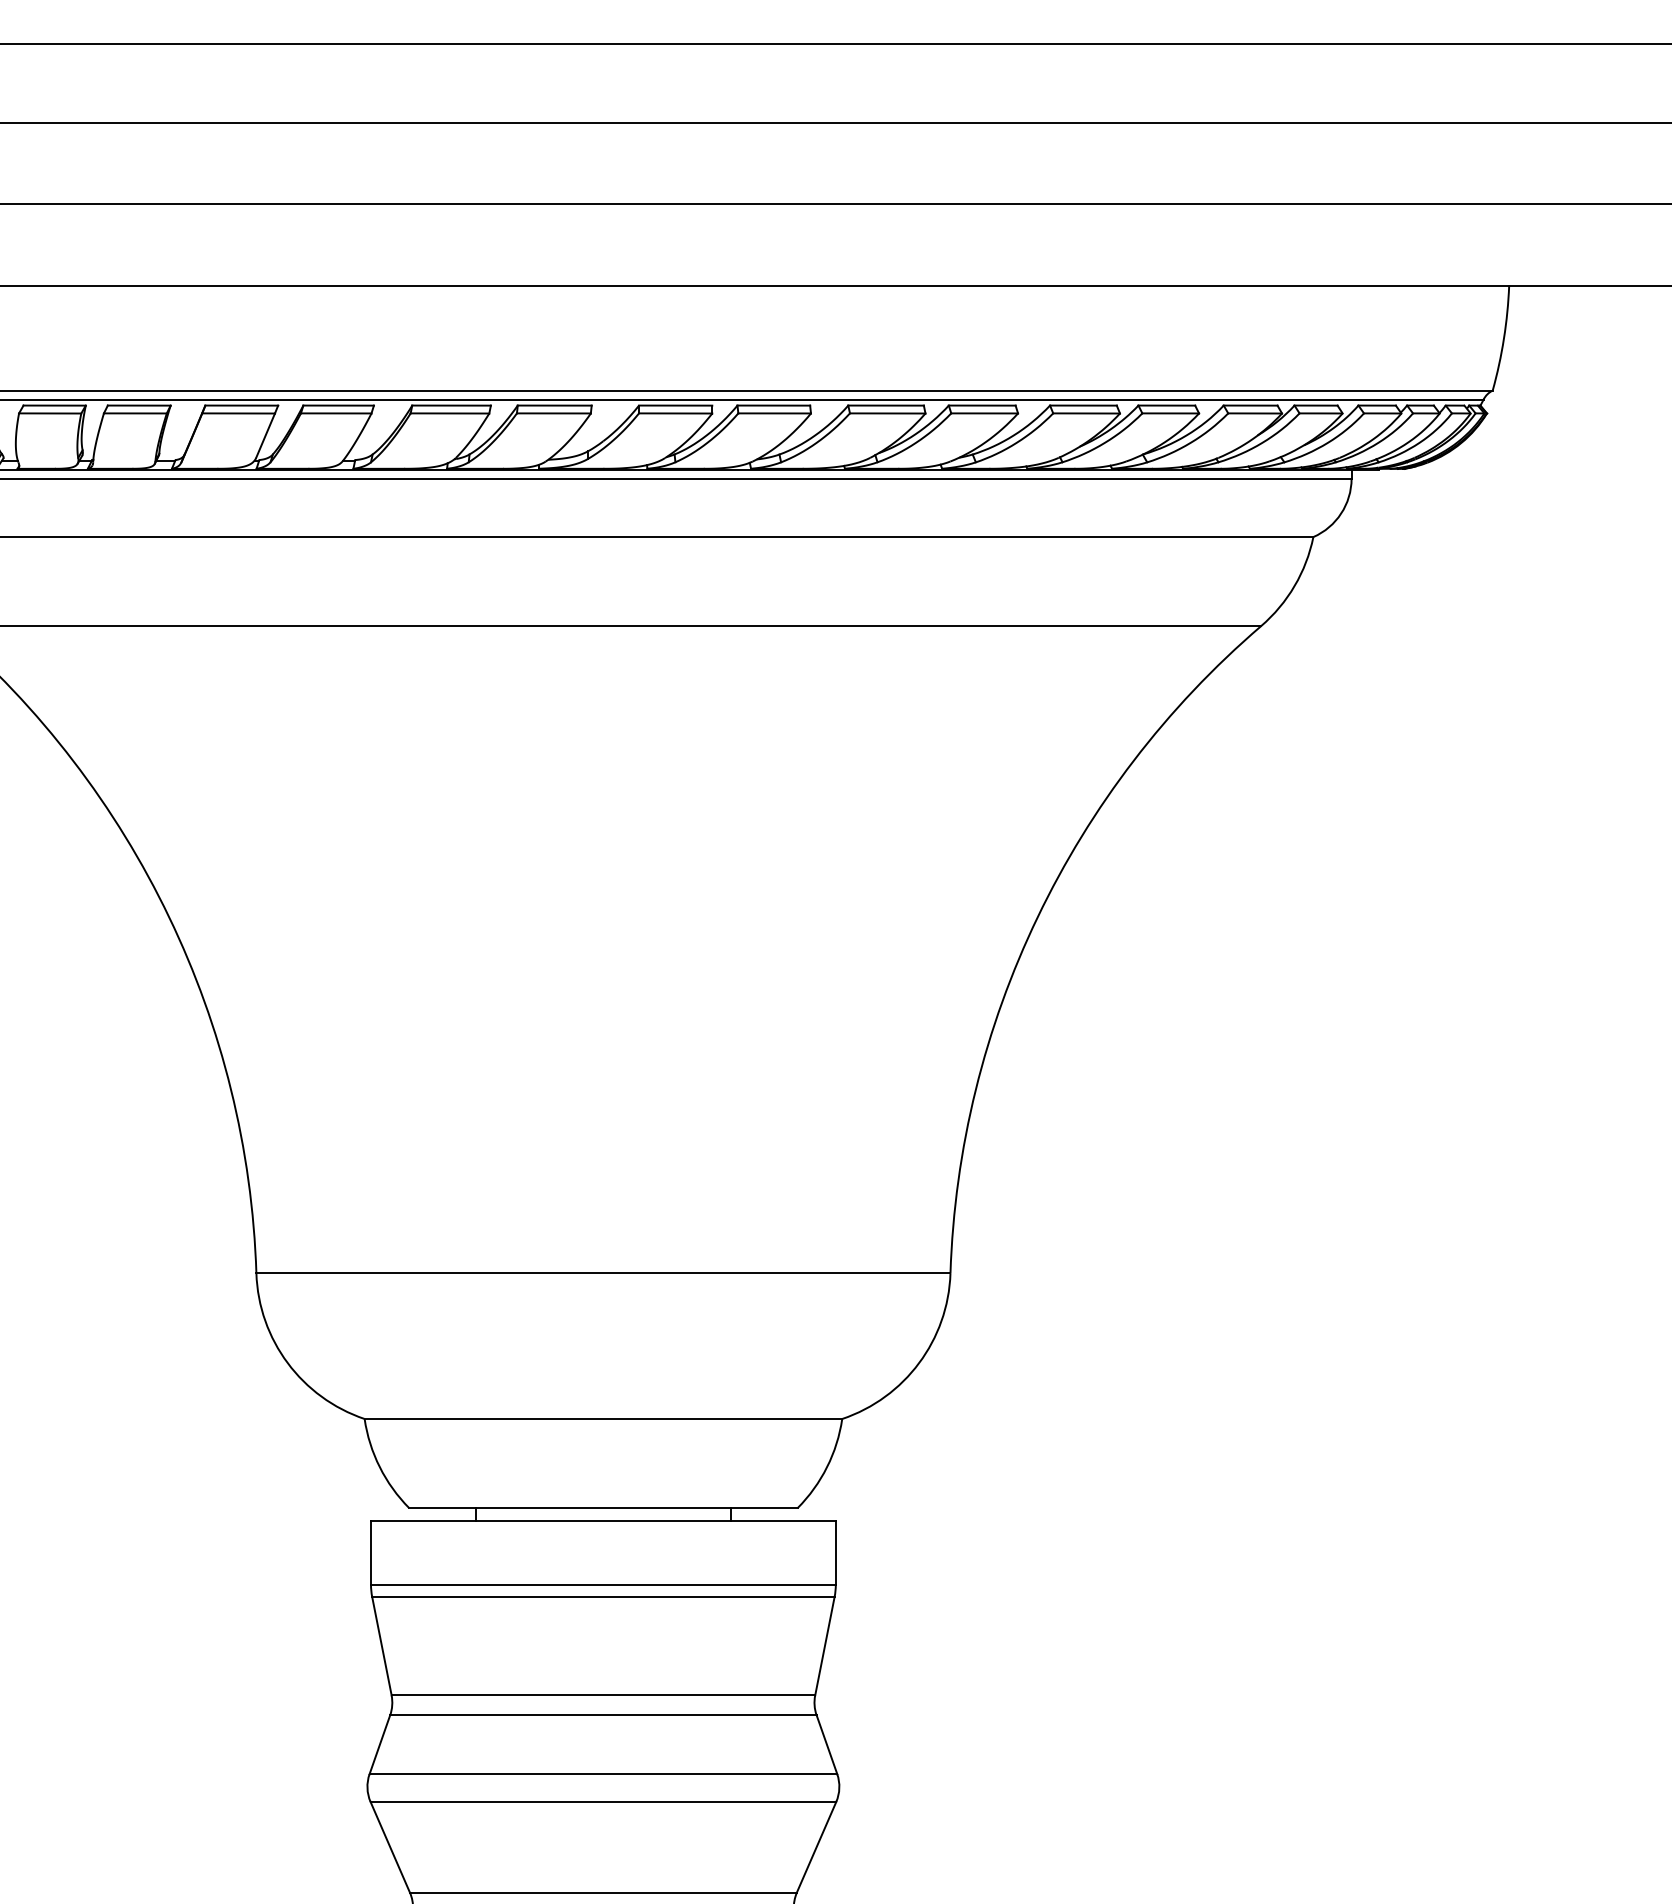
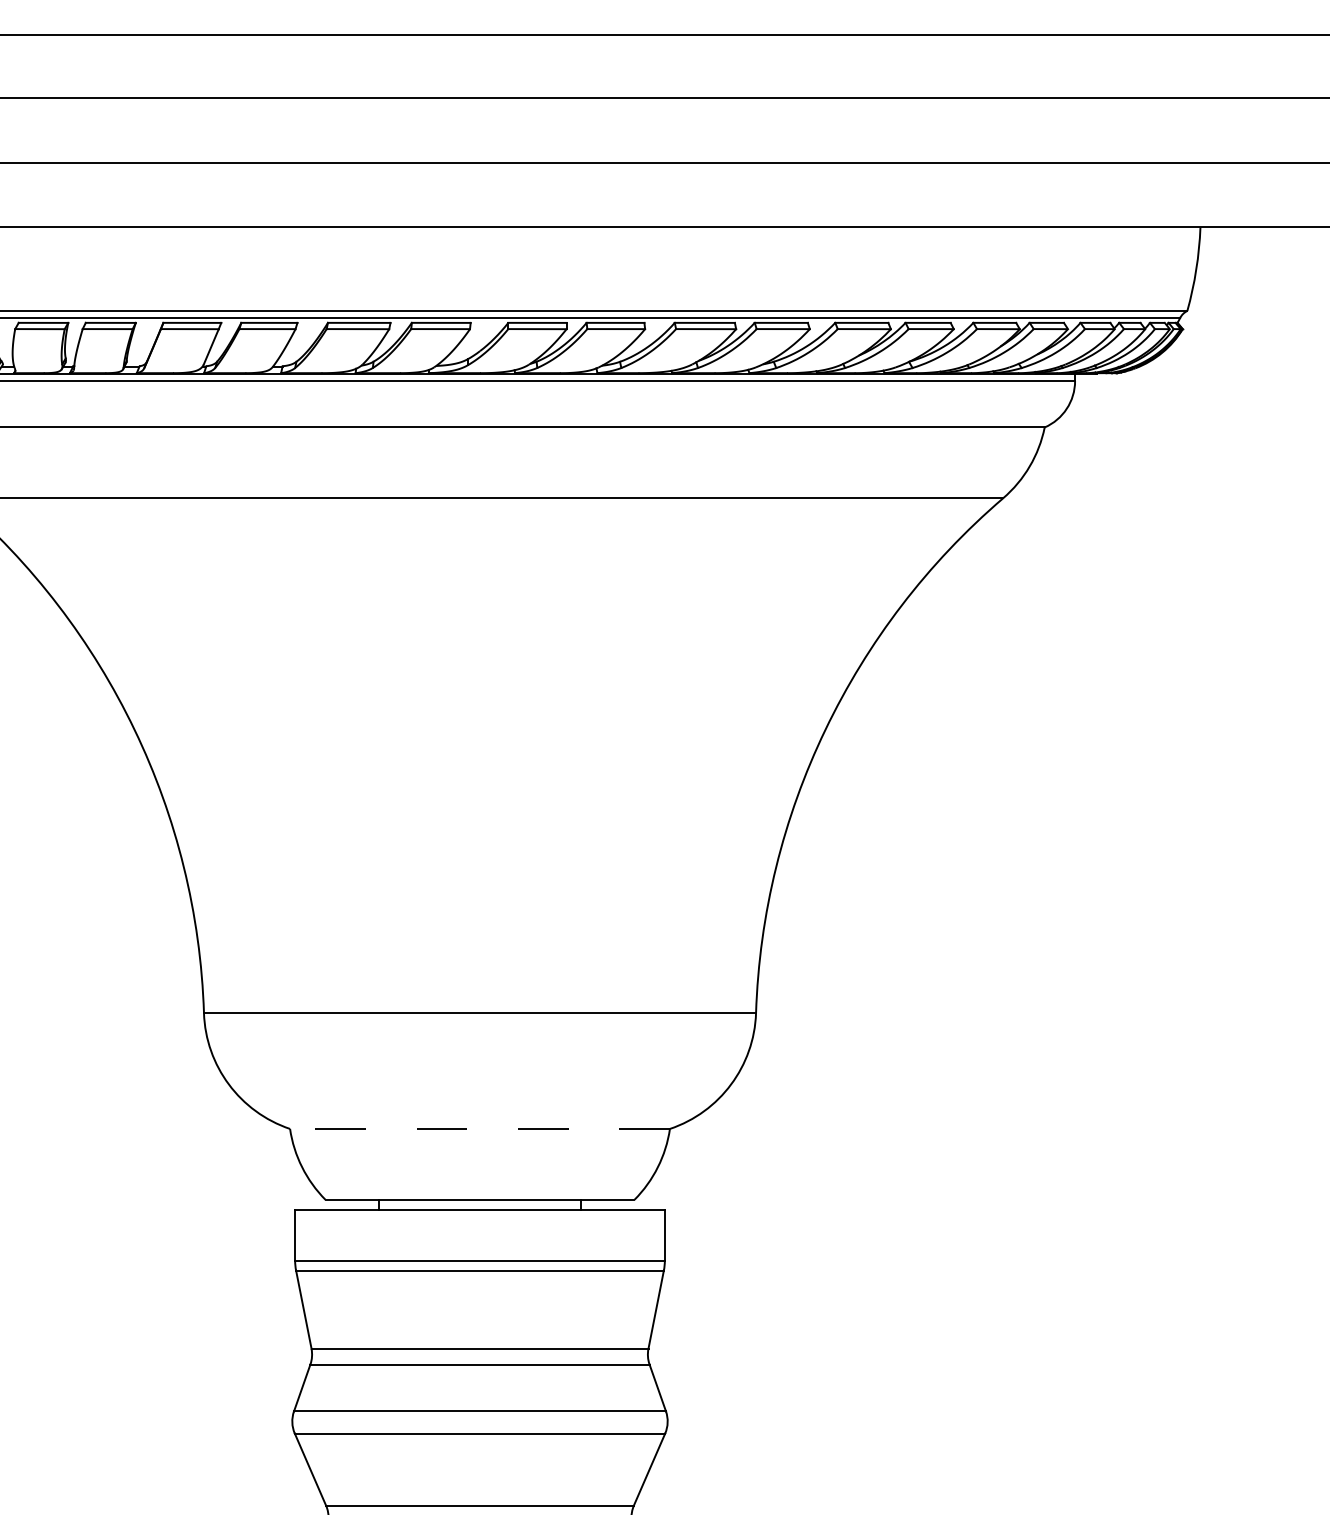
line: (603, 1418) -> (480, 1128), solid -> dashed

